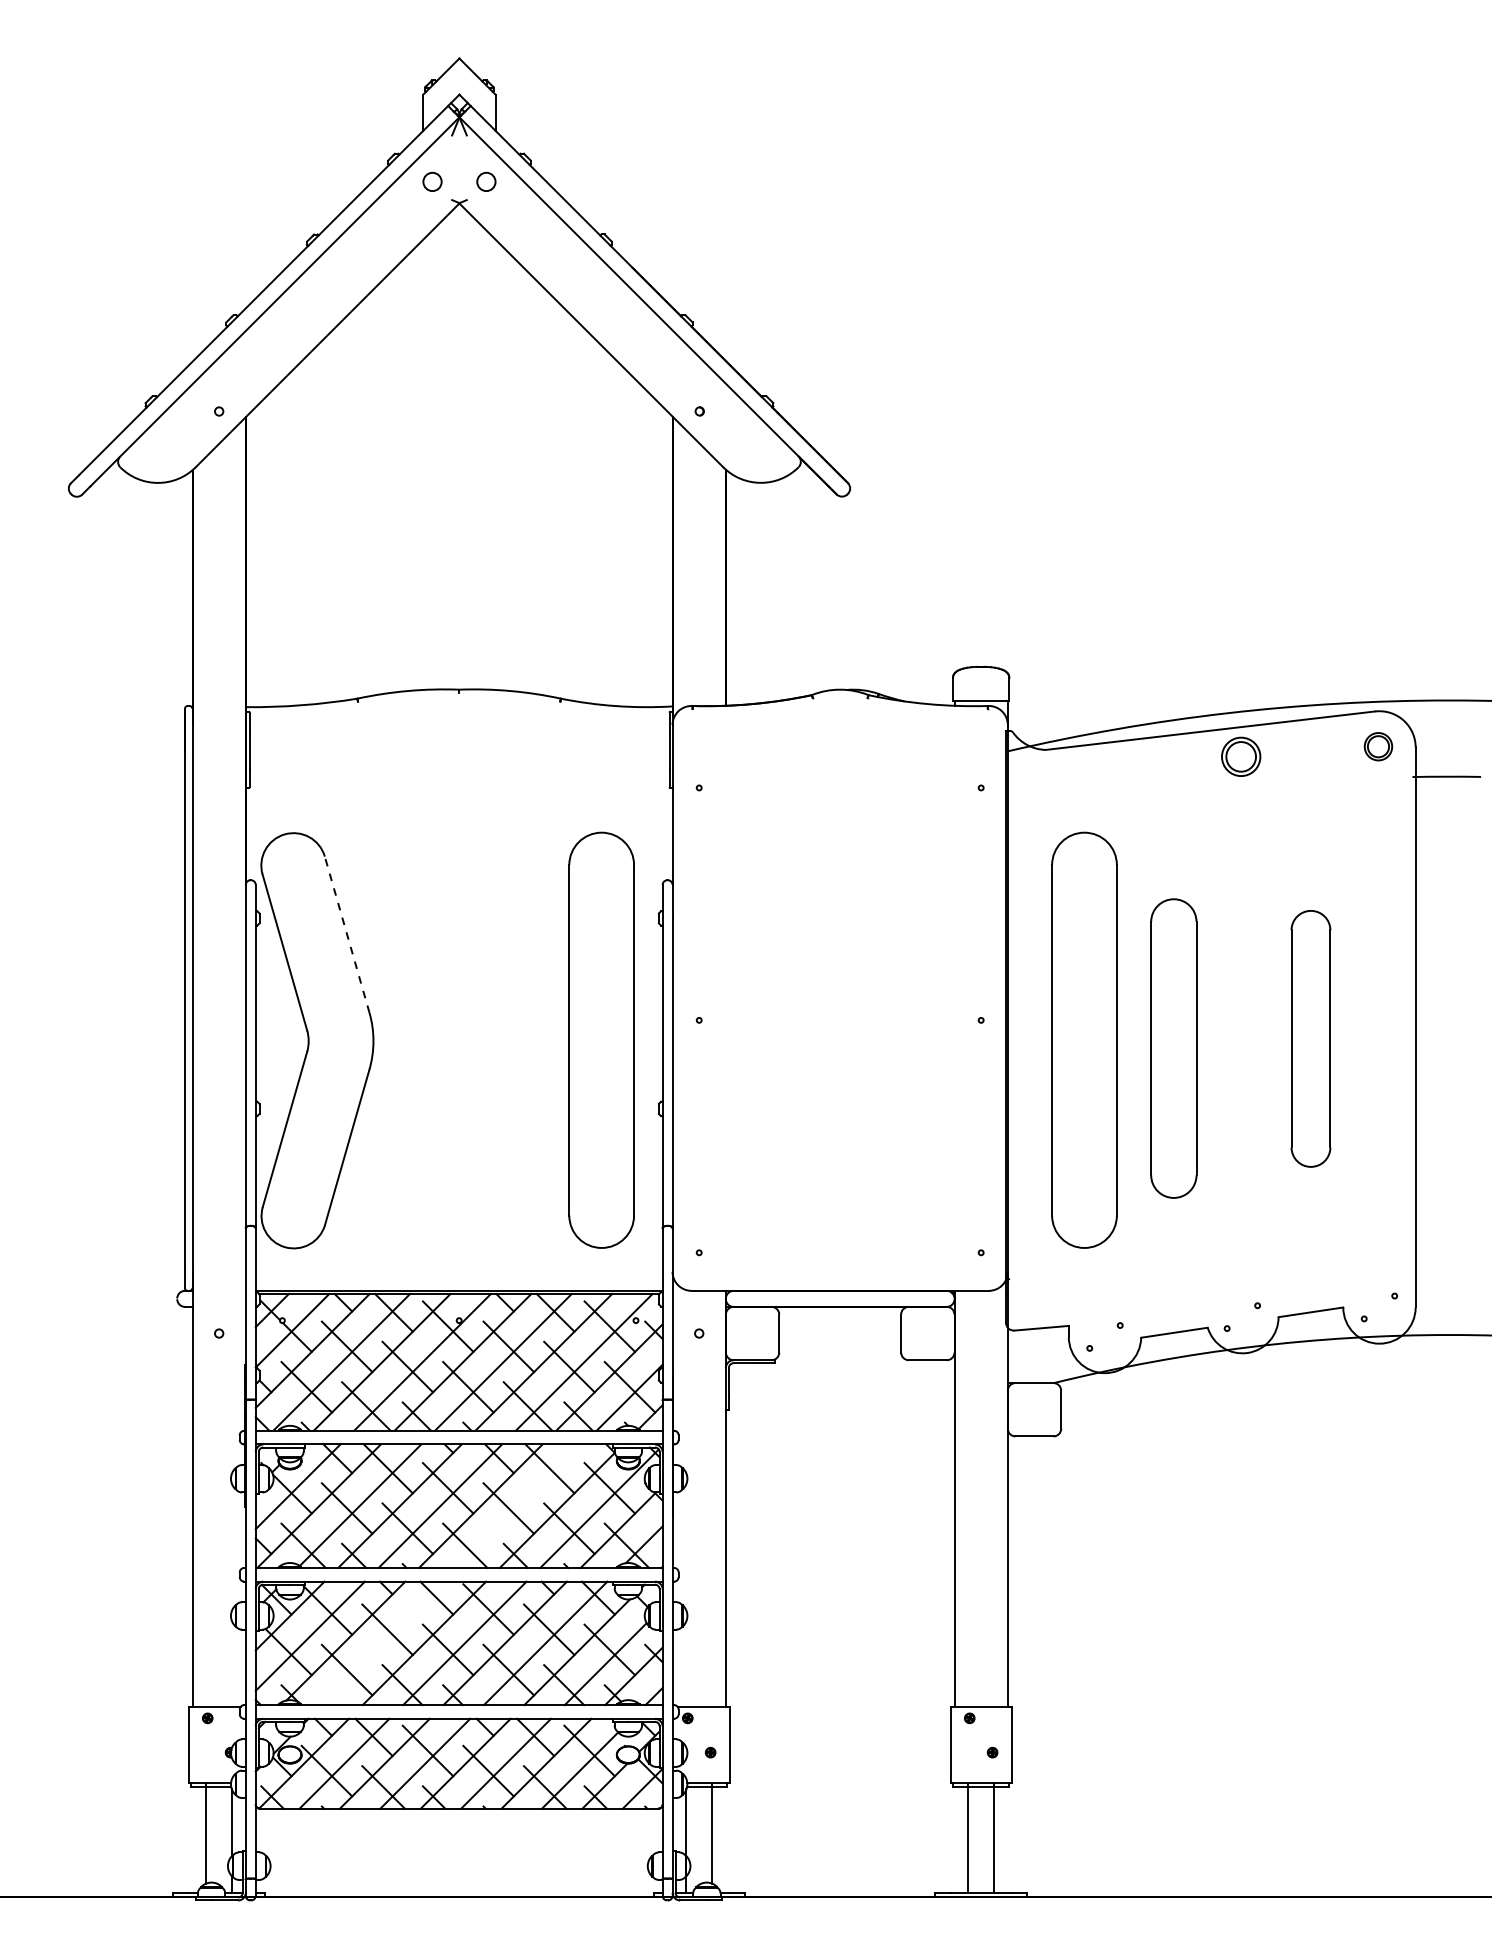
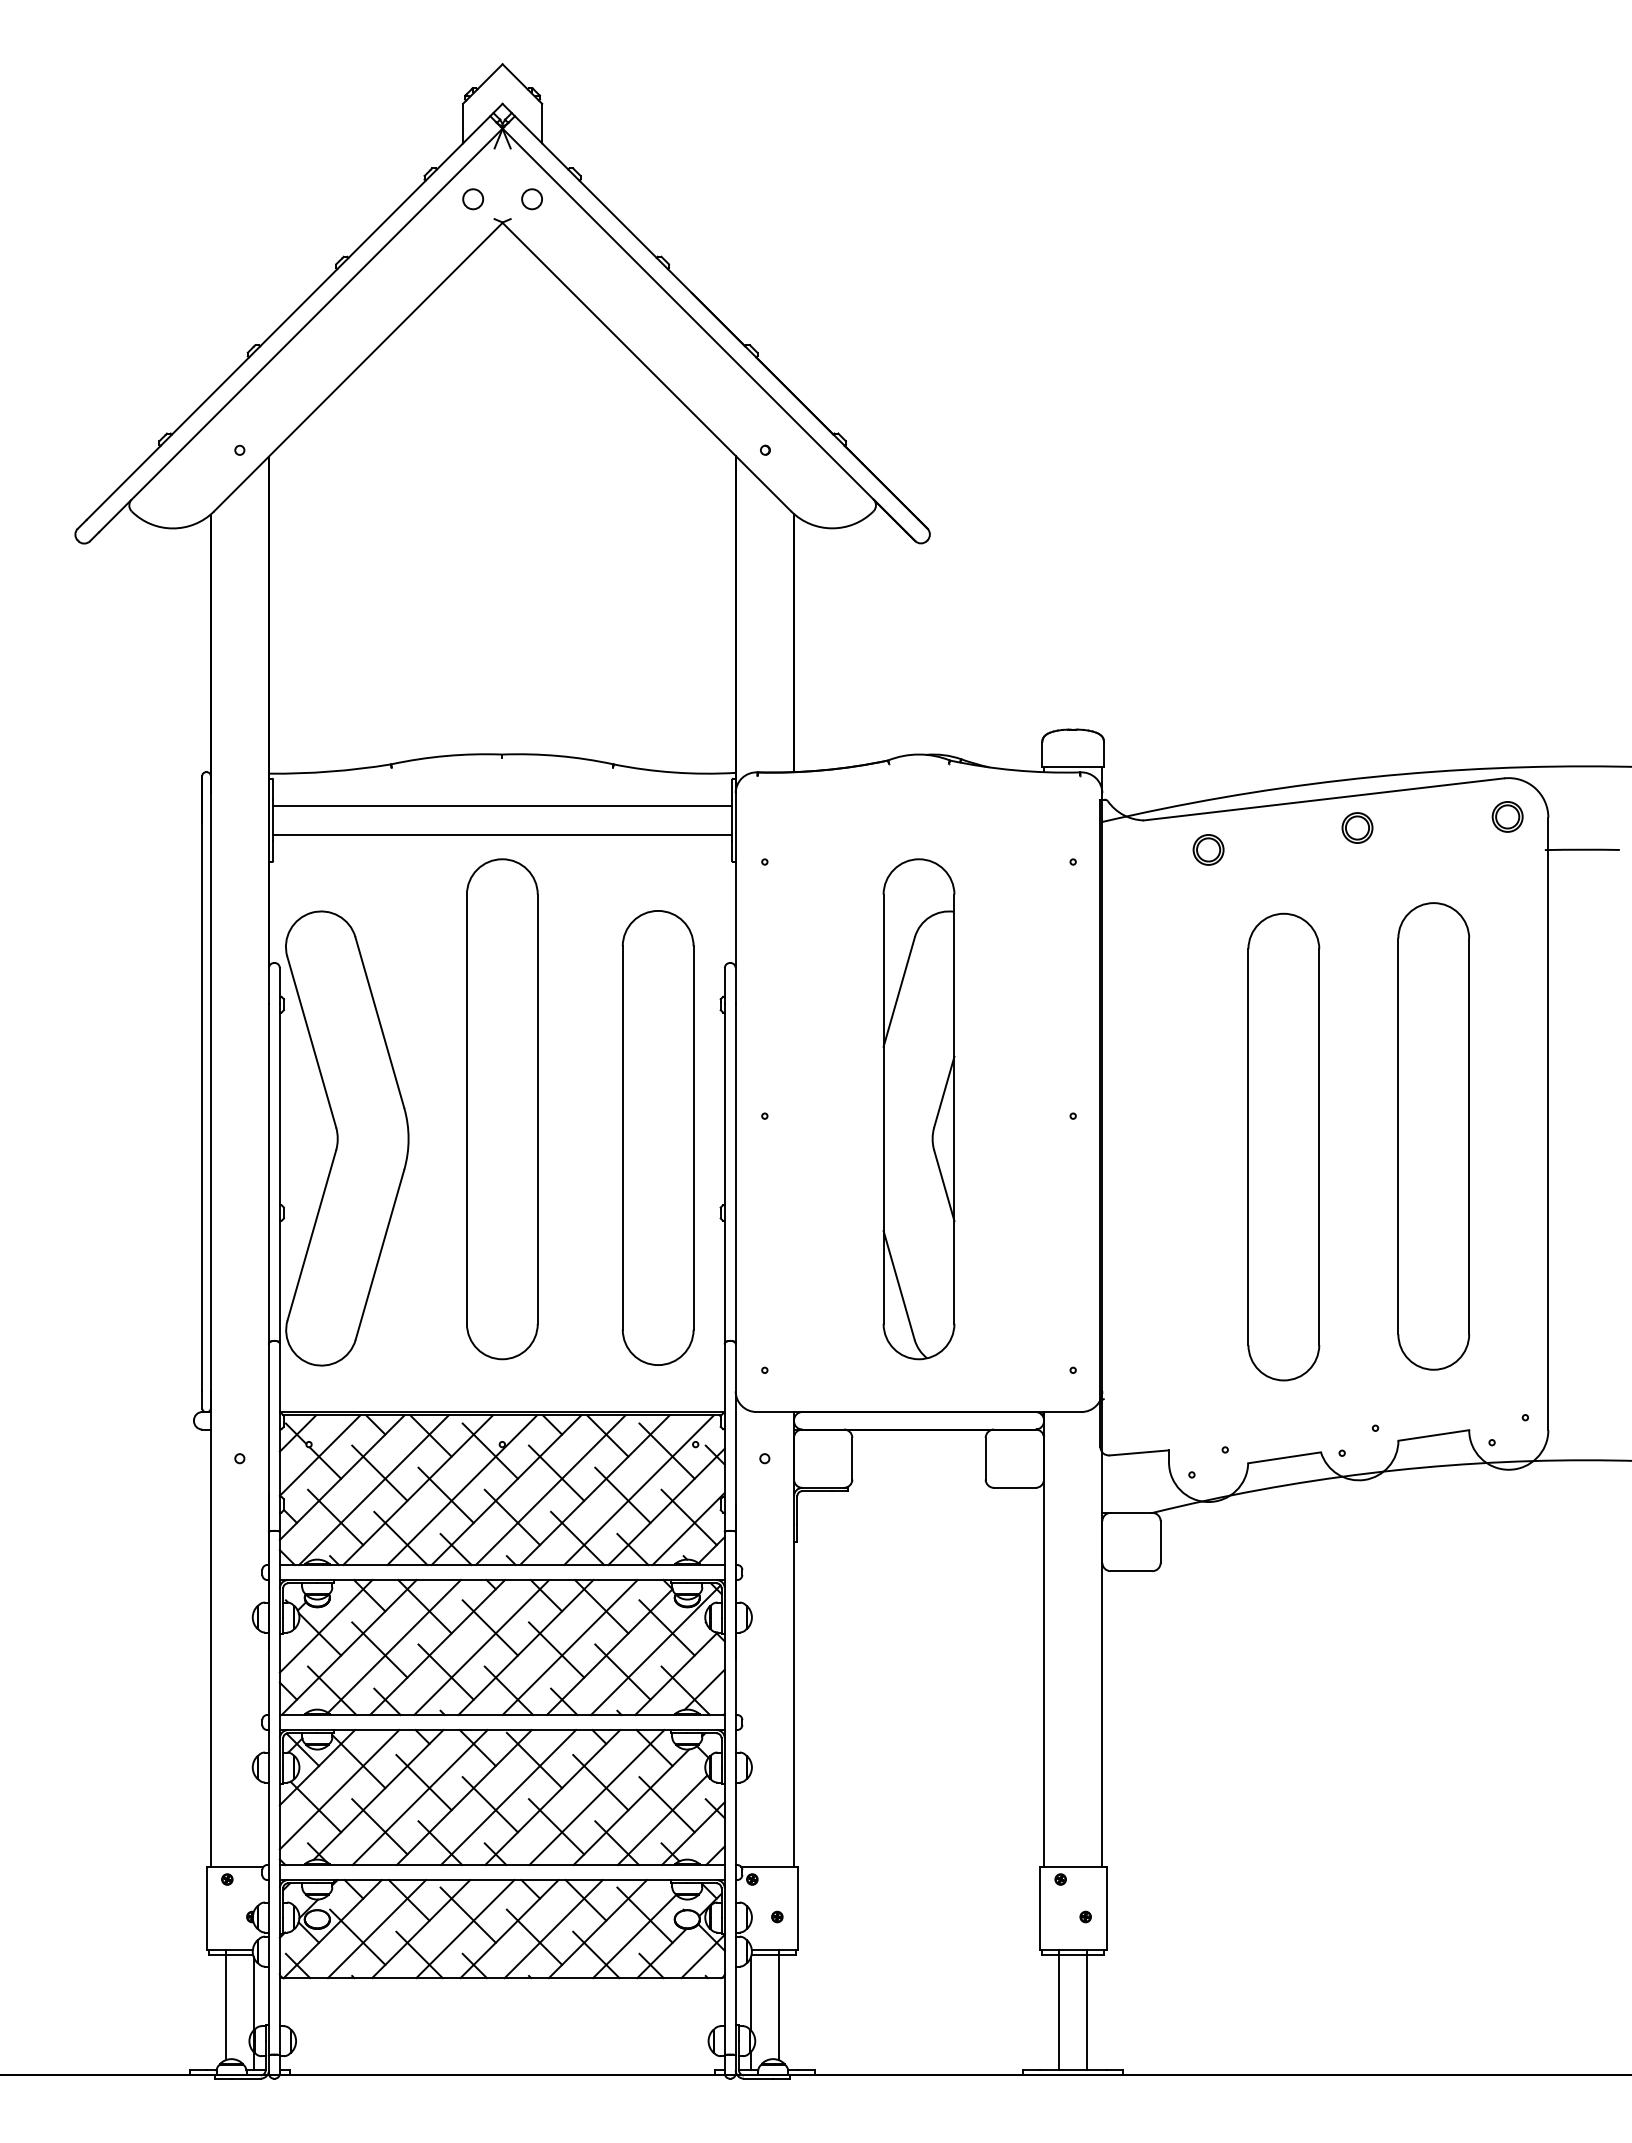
line: (459, 737) -> (502, 806), added
part: (1241, 756) -> (1357, 827), size x0.71
line: (459, 762) -> (502, 834), added
part: (1104, 776) -> (1208, 849), added
line: (346, 934) -> (379, 1022), dashed -> solid
part: (459, 1014) -> (502, 1109), added
part: (839, 1014) -> (918, 1109), added
part: (1310, 1038) -> (1433, 1136), size x1.67
part: (1083, 1039) -> (1185, 1137), removed
part: (1173, 1048) -> (1283, 1146), size x1.43
line: (520, 1506) -> (569, 1647), added
line: (383, 1643) -> (419, 1797), added

